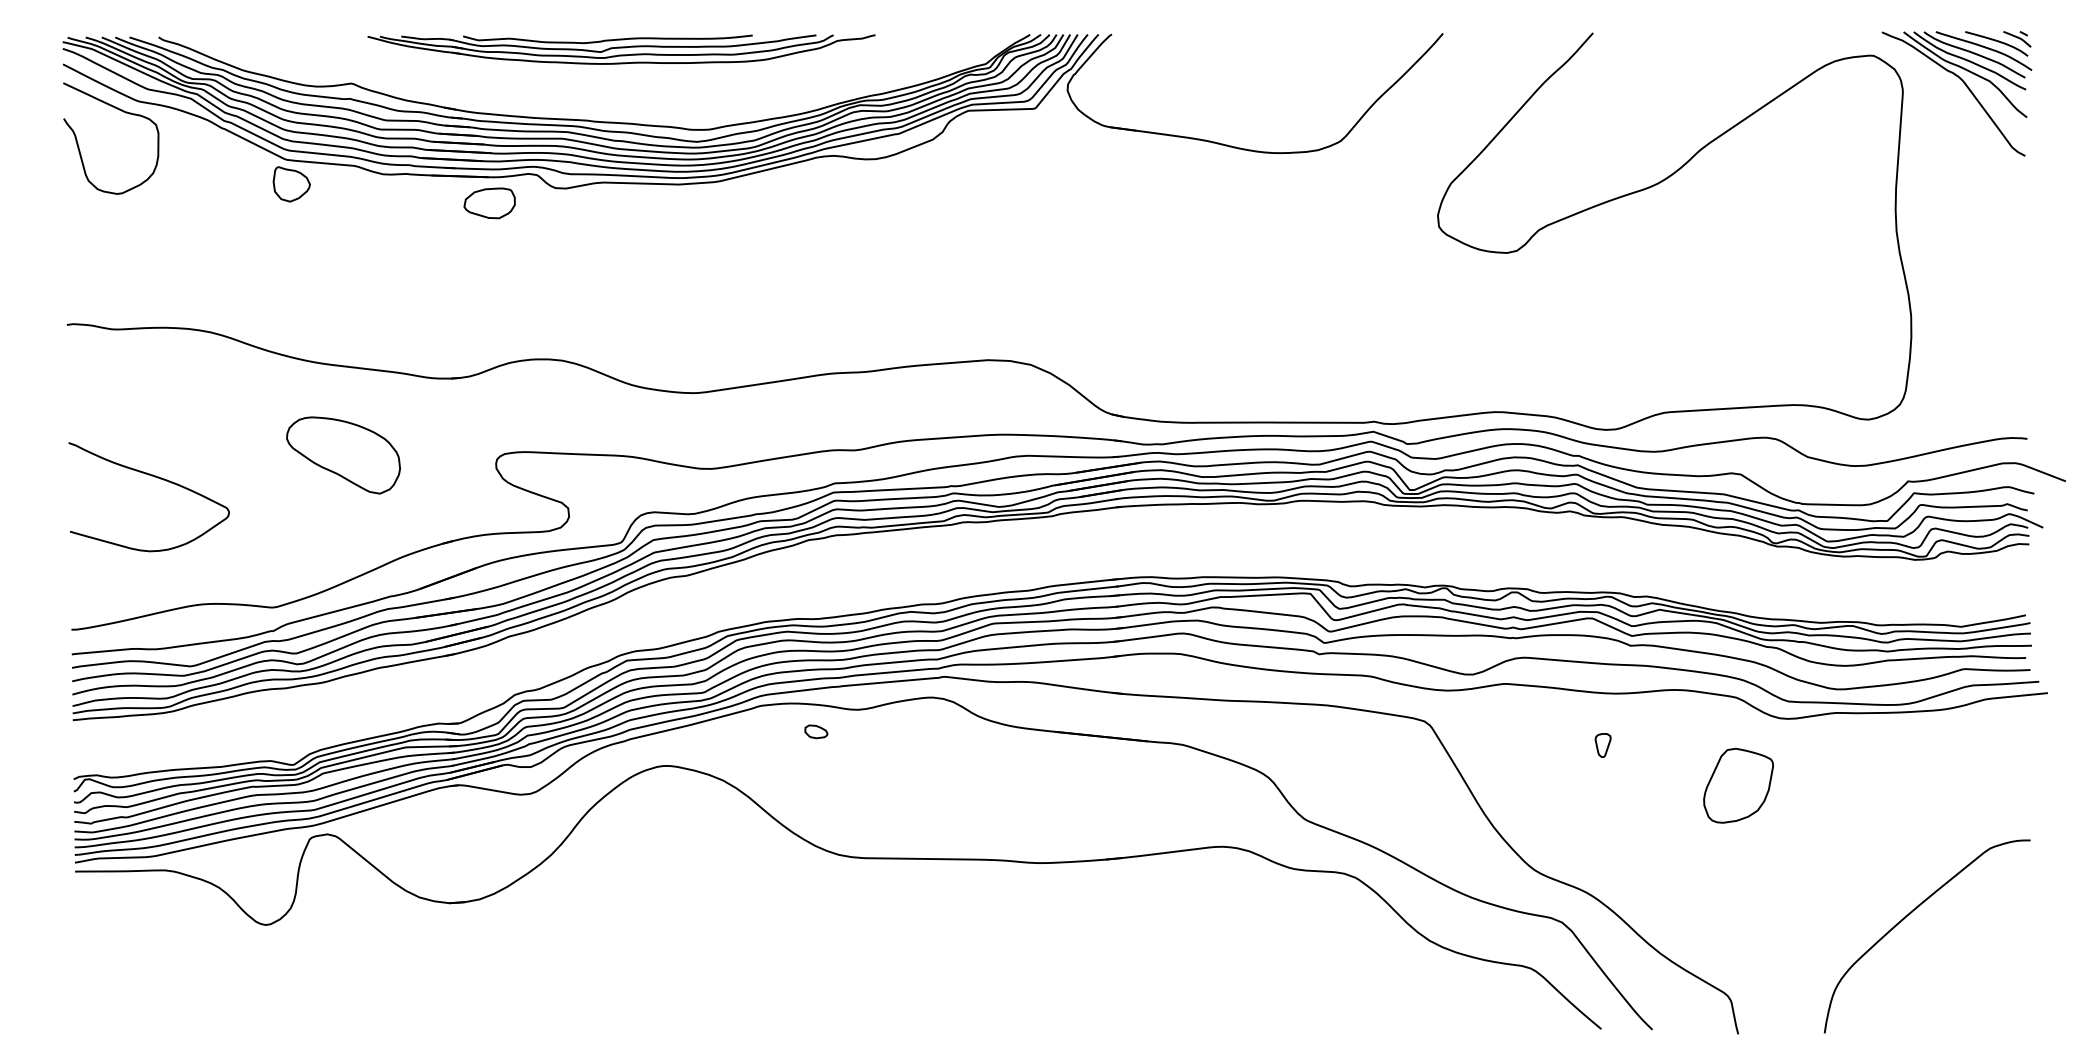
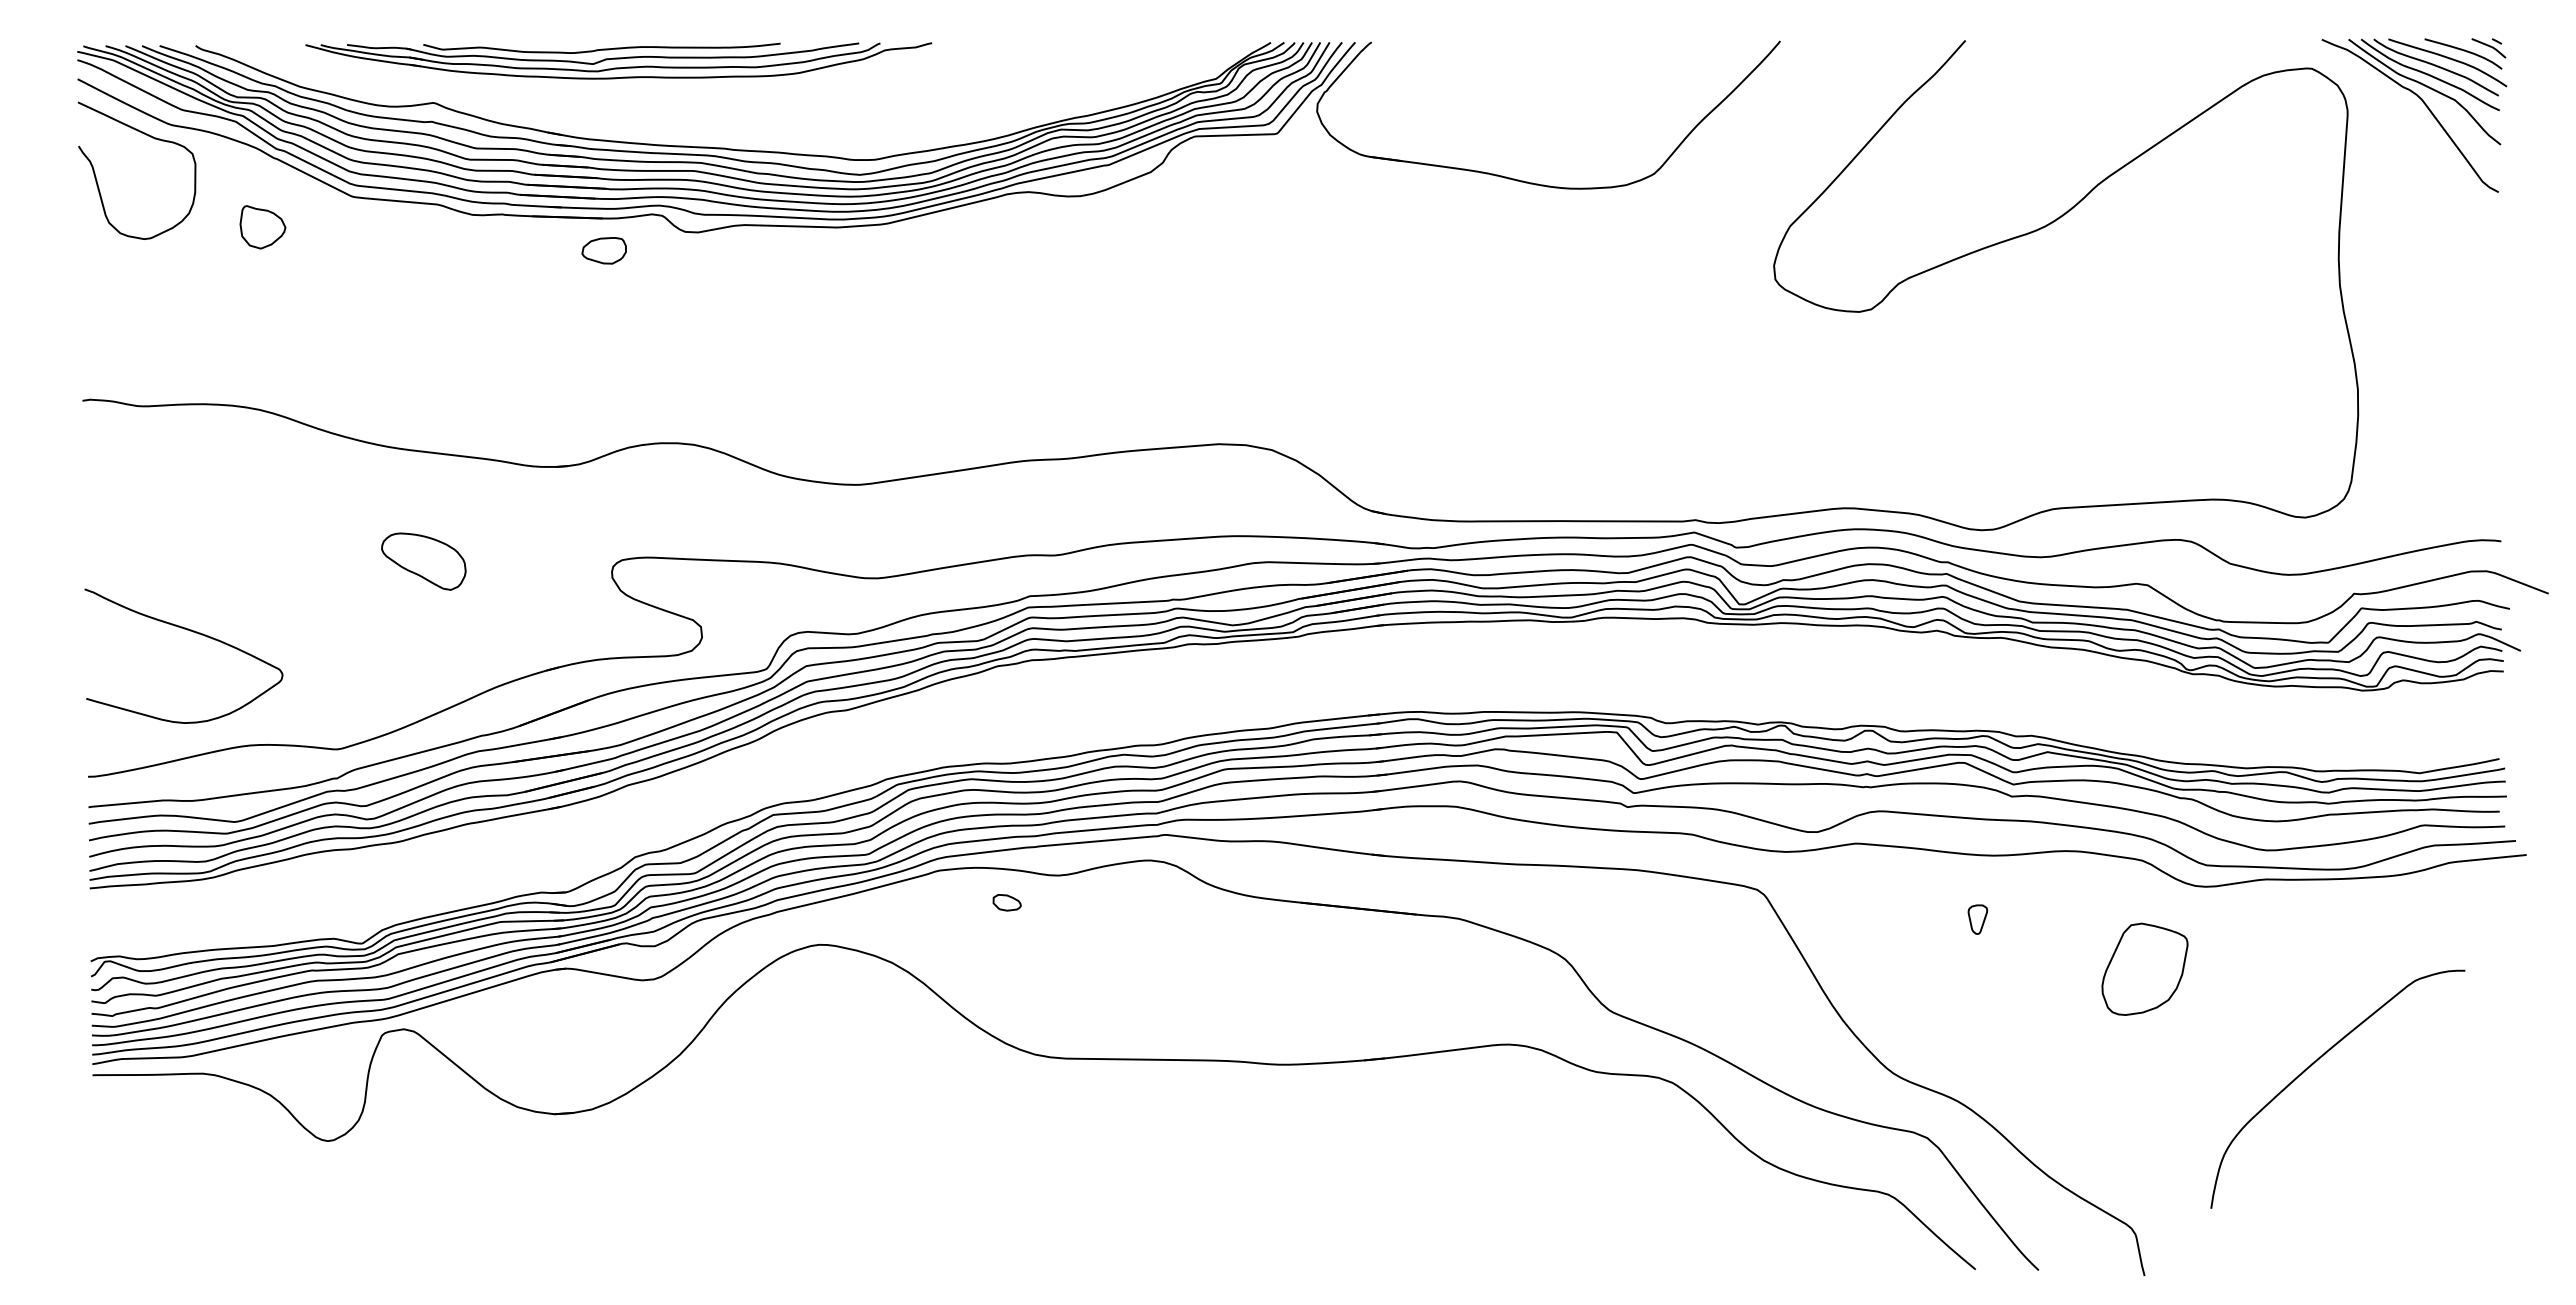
part: (621, 49) -> (618, 60), moved
part: (291, 184) -> (262, 227), moved
part: (490, 203) -> (604, 250), size x0.7
part: (343, 455) -> (423, 561), size x0.6
curve: (154, 477) -> (190, 631), moved
curve: (1910, 913) -> (2317, 1061), moved

